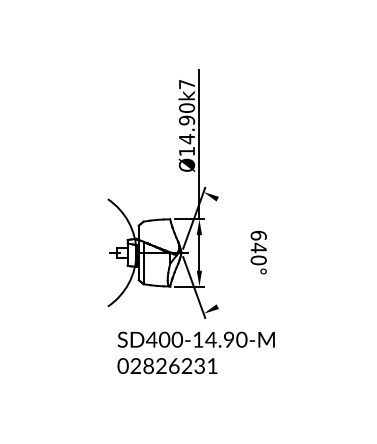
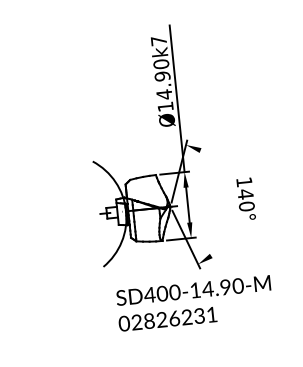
text: (258, 235) -> (244, 182), 640° -> 140°

